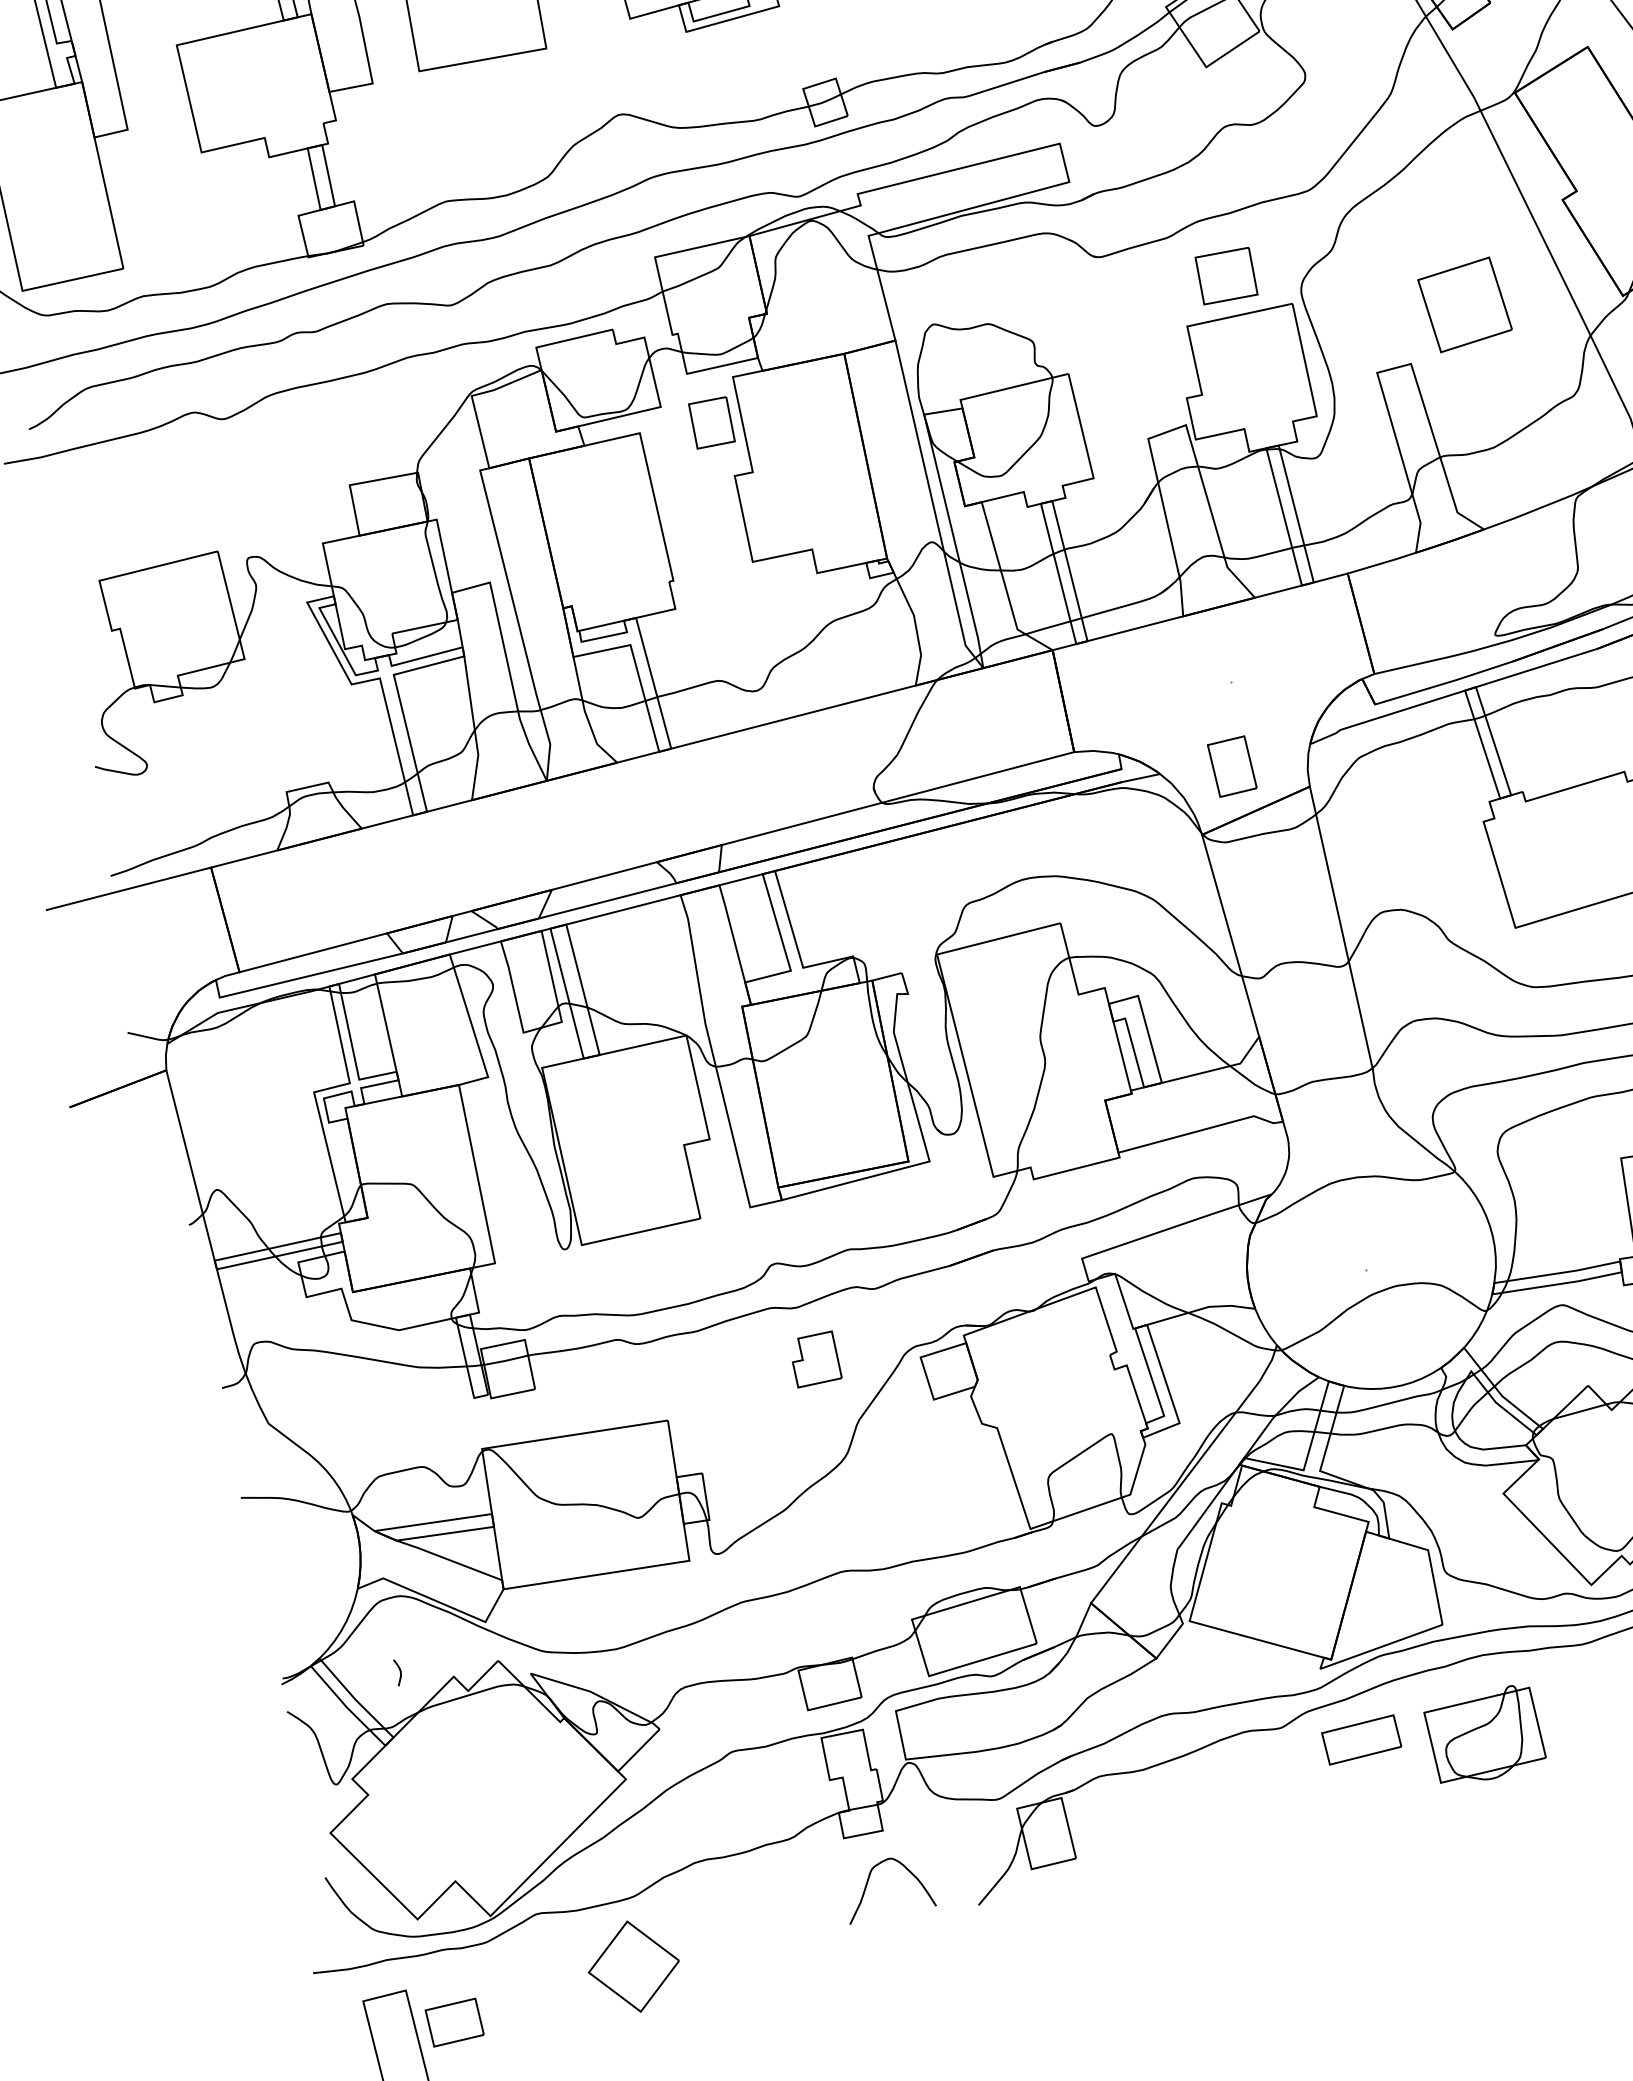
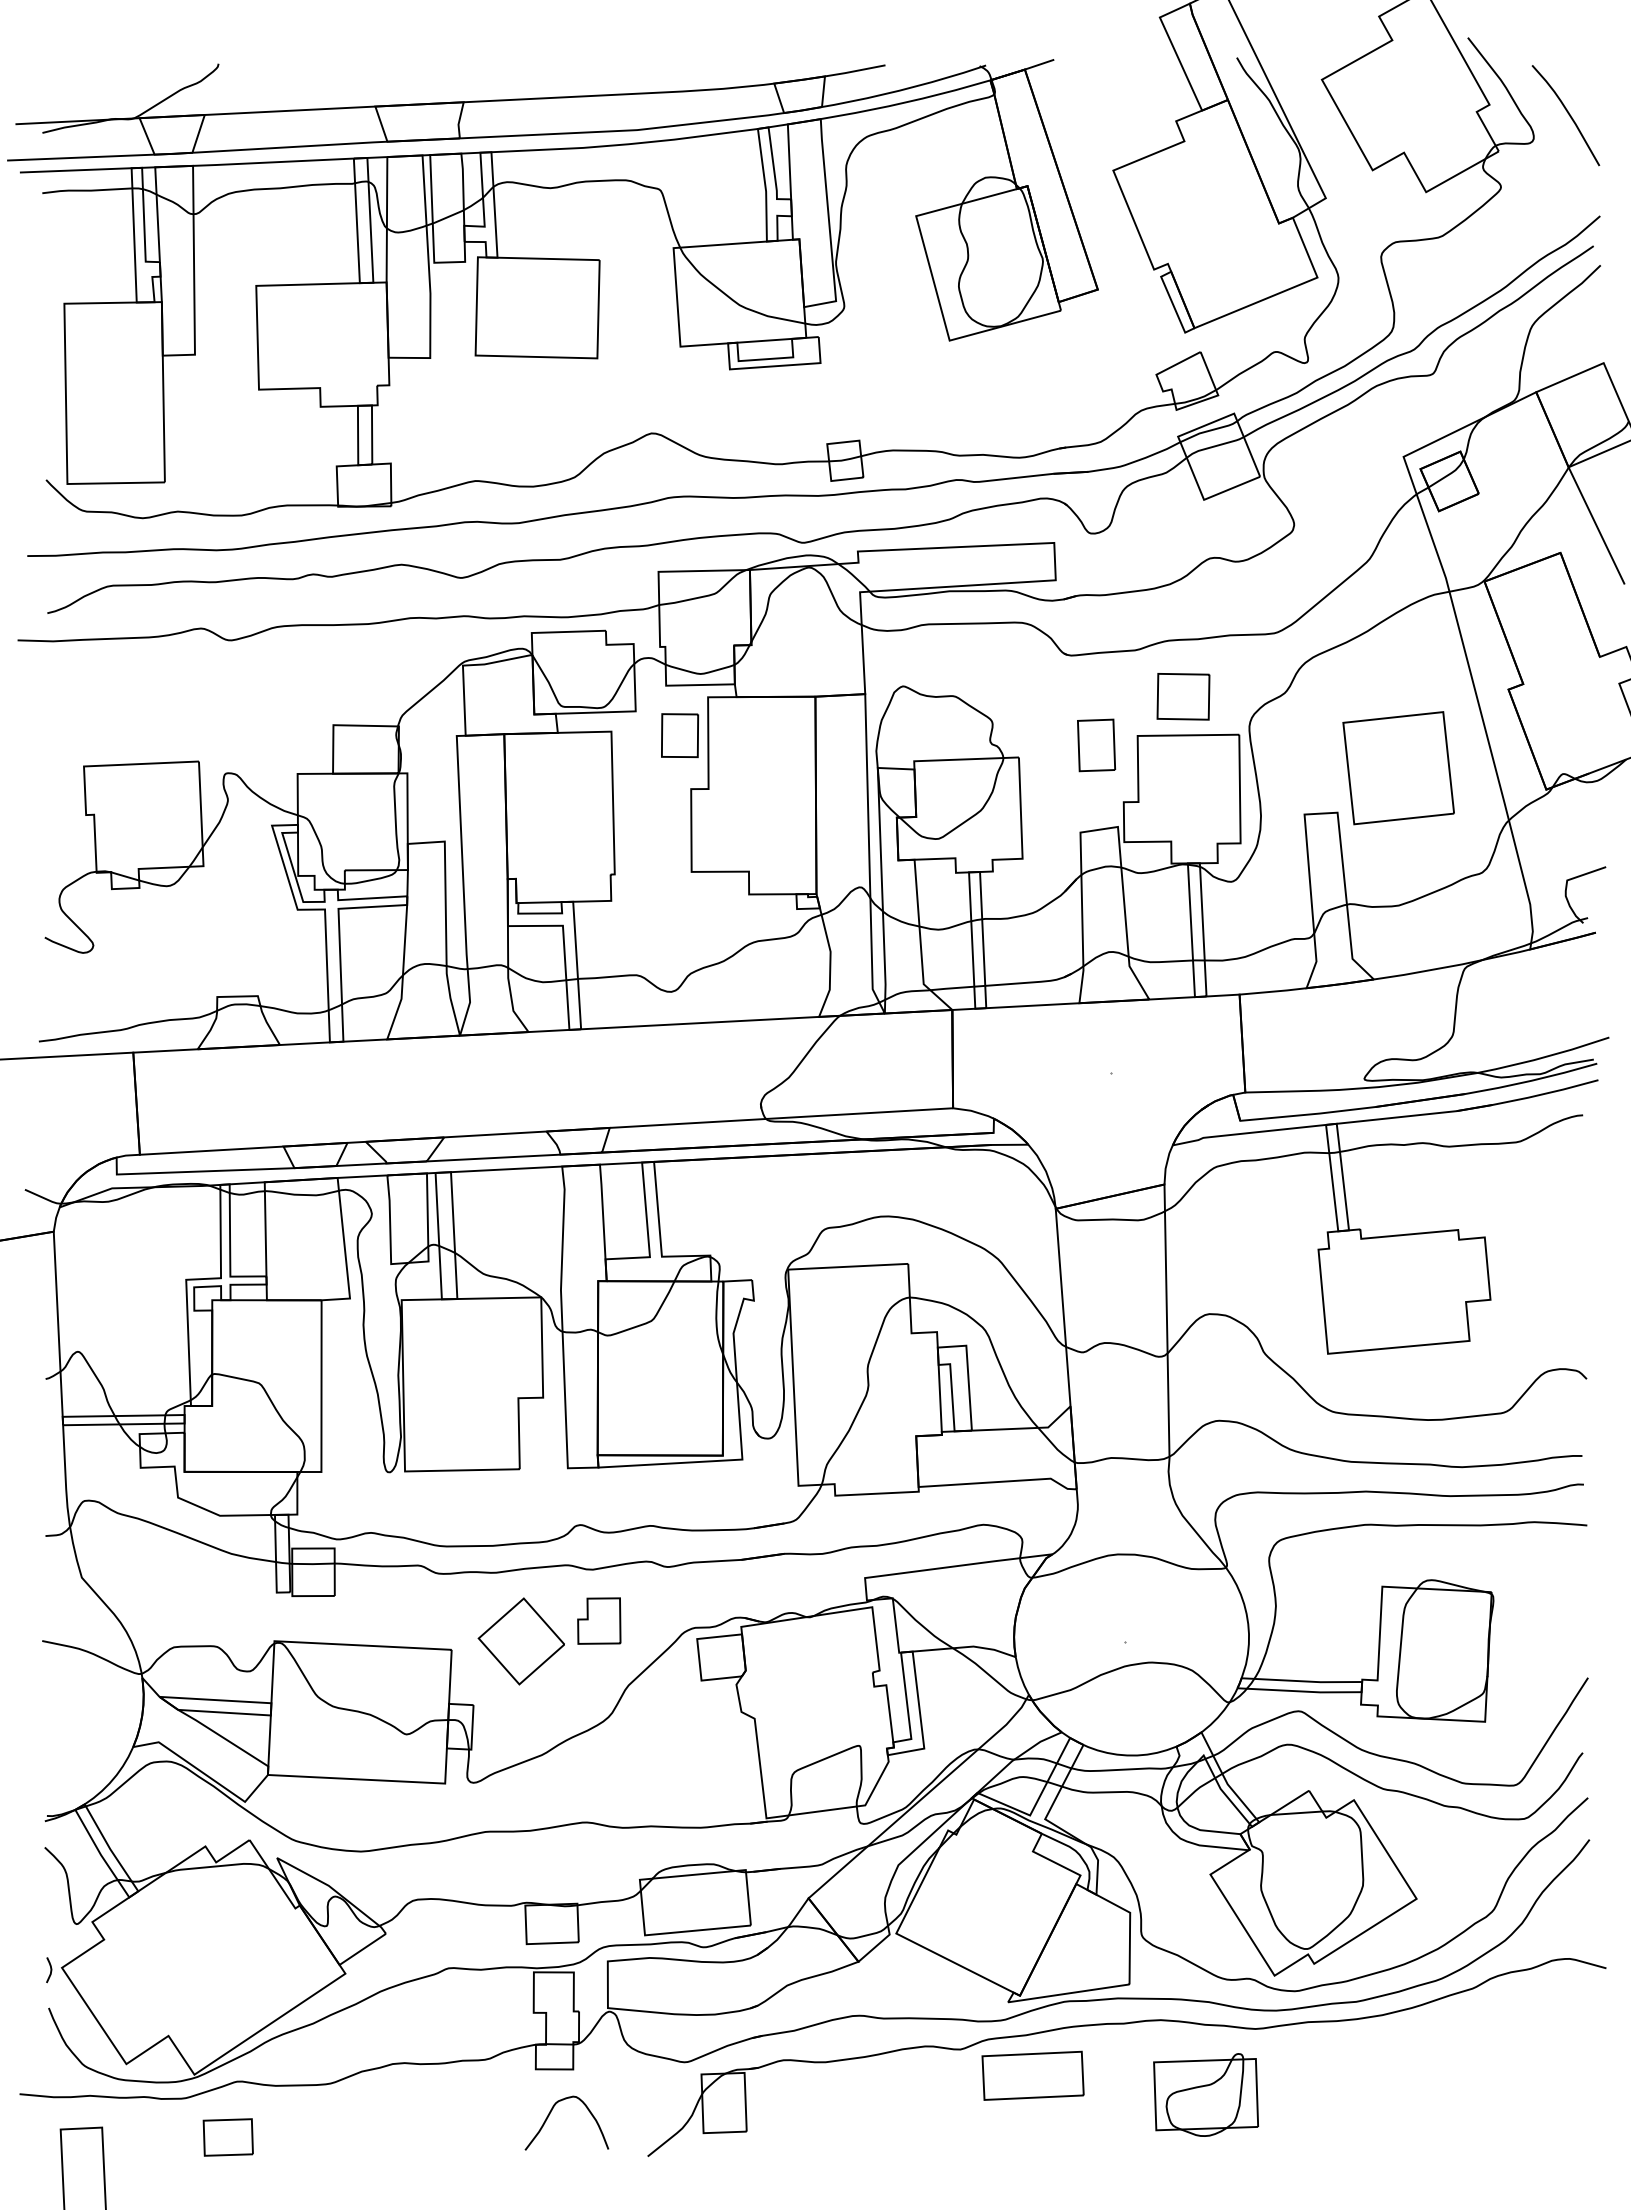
part: (1465, 305) -> (1398, 768), size x1.43
part: (1232, 766) -> (1096, 745), moved
curve: (399, 1672) -> (50, 1970), moved
part: (1484, 1735) -> (1205, 2094), moved
part: (1361, 1739) -> (1032, 2075), size x1.43
part: (632, 1966) -> (520, 1641), moved
part: (453, 2022) -> (227, 2137), moved

